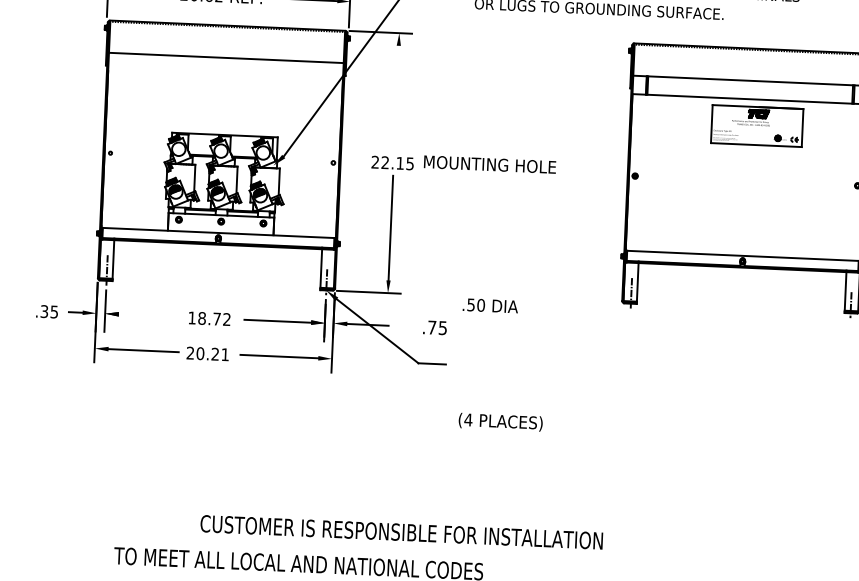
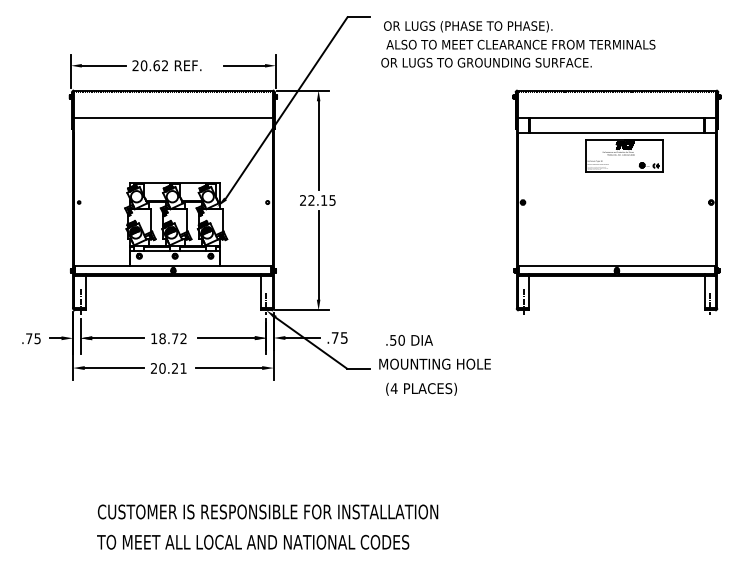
line: (396, 98) -> (318, 145), added
text: (489, 163) -> (434, 363), moved
text: (490, 305) -> (409, 340), moved
text: (44, 311) -> (29, 338), .35 -> .75
line: (150, 315) -> (118, 338), added
text: (434, 327) -> (337, 337), moved
text: (500, 421) -> (421, 388), moved
text: (402, 531) -> (268, 511), moved

